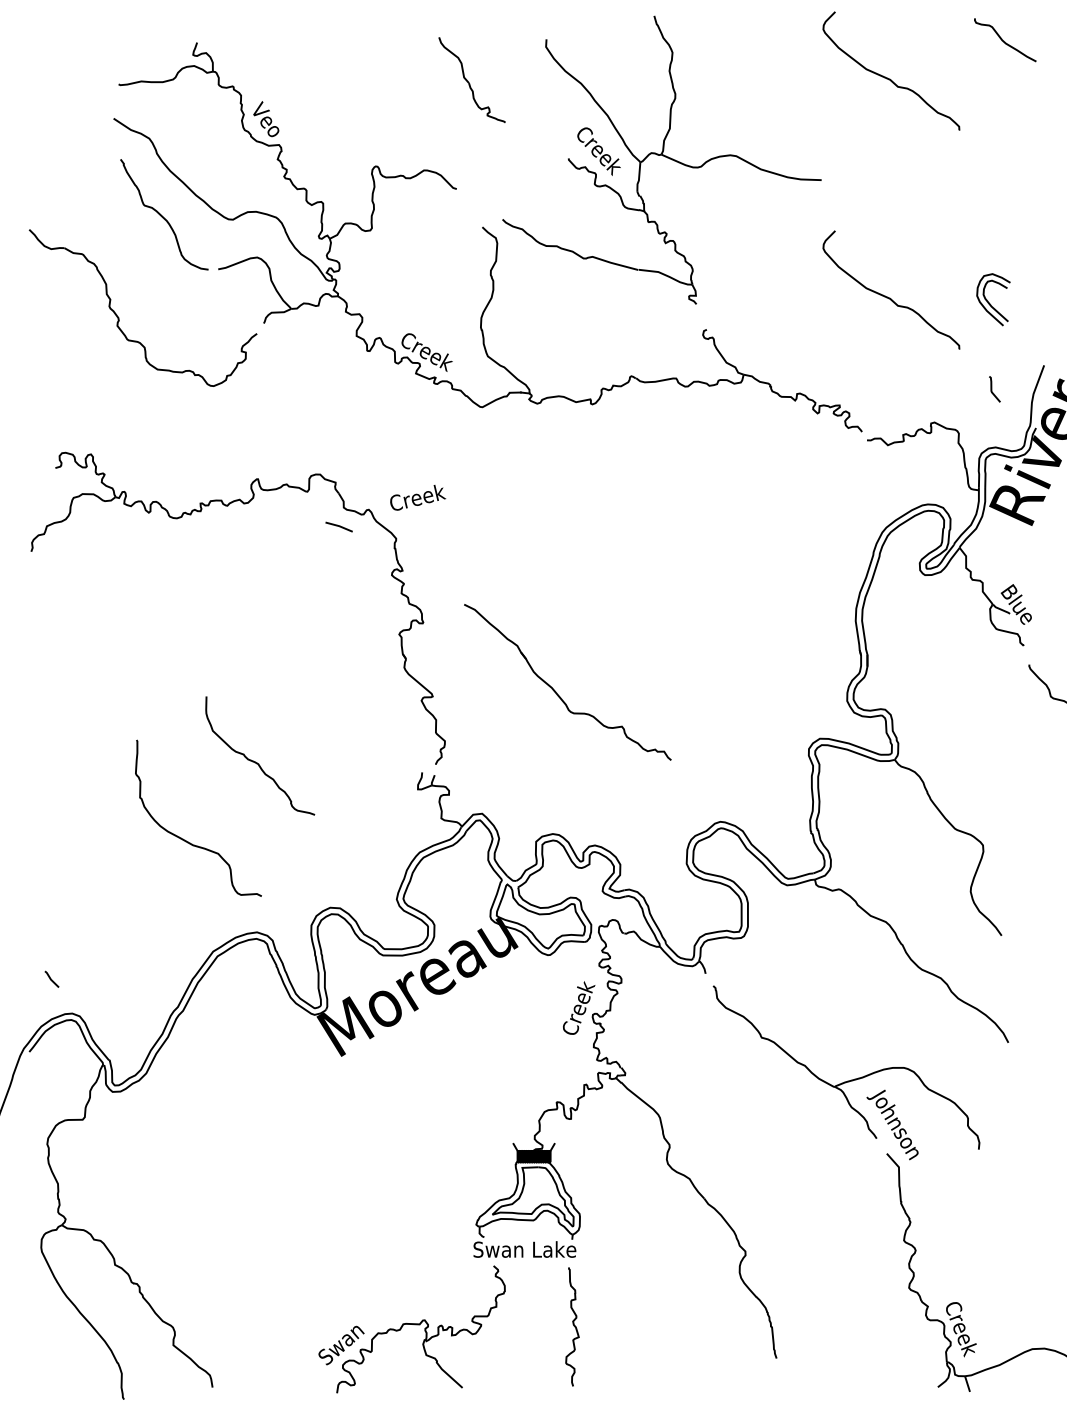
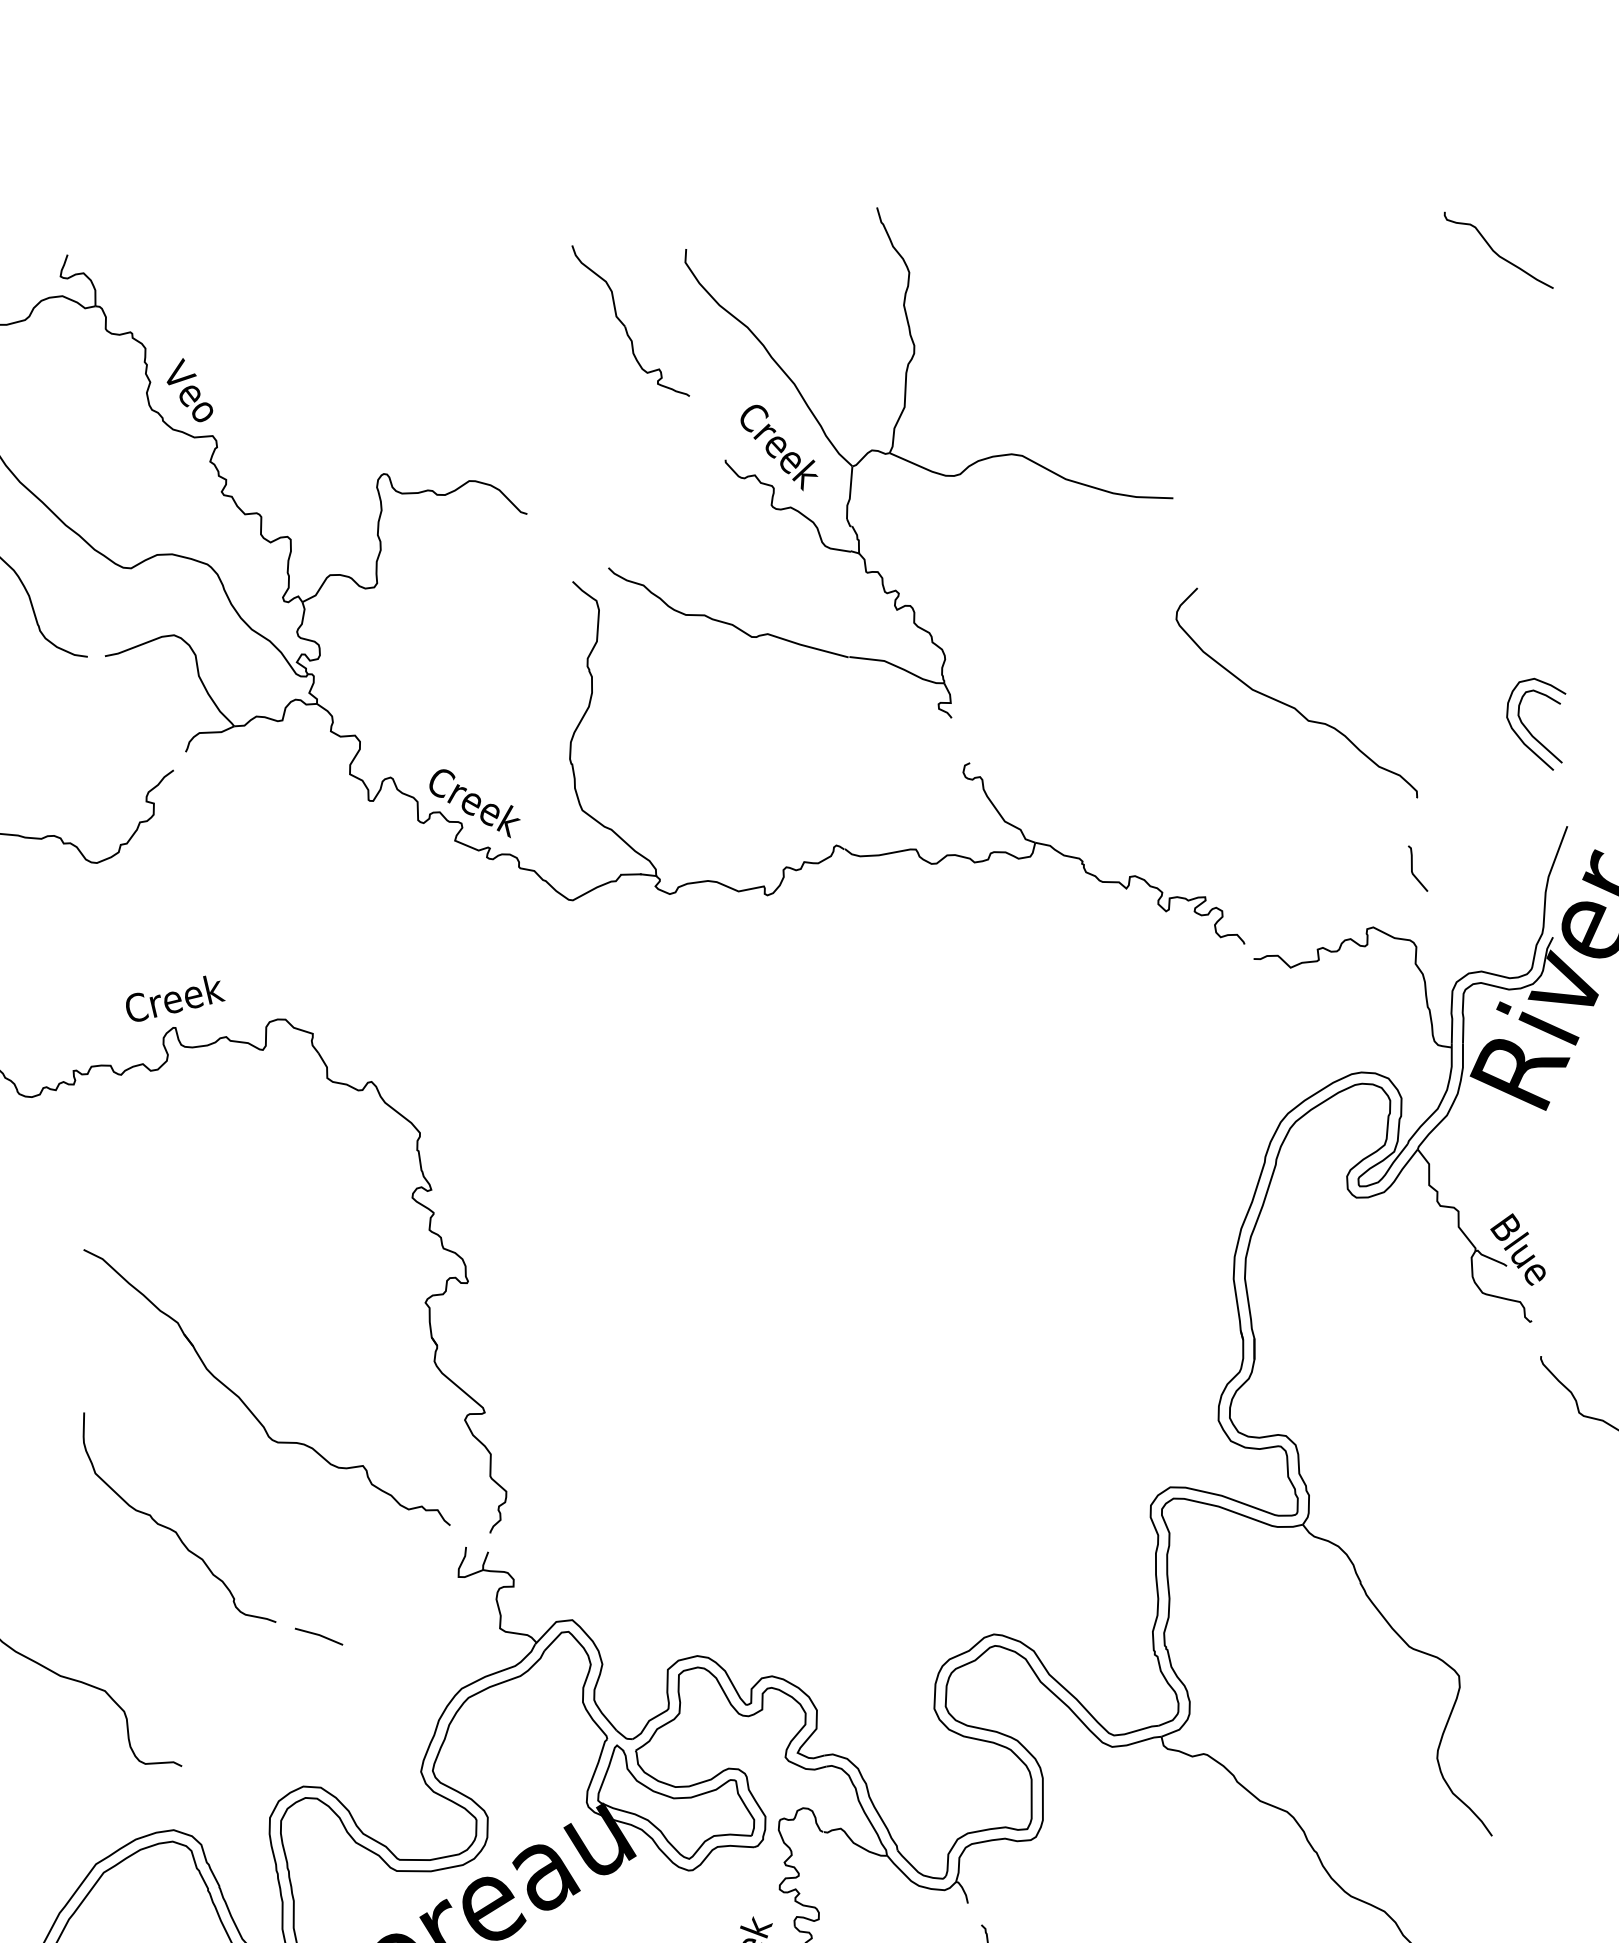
curve: (887, 77) -> (1289, 316), removed
part: (471, 79) -> (629, 320), moved
part: (993, 299) -> (1536, 723), moved
curve: (992, 389) -> (1413, 868), moved
text: (418, 497) -> (176, 998), moved
line: (338, 526) -> (317, 1635), moved
part: (556, 691) -> (247, 1403), moved

